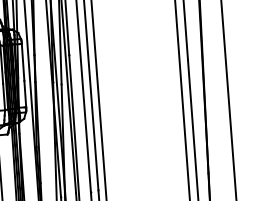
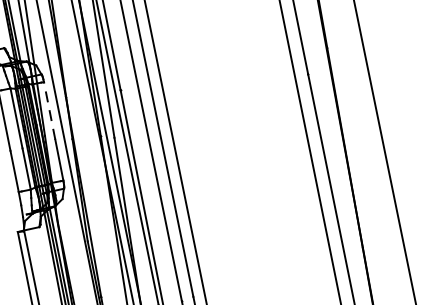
line: (23, 62) -> (50, 110), solid -> dashed

